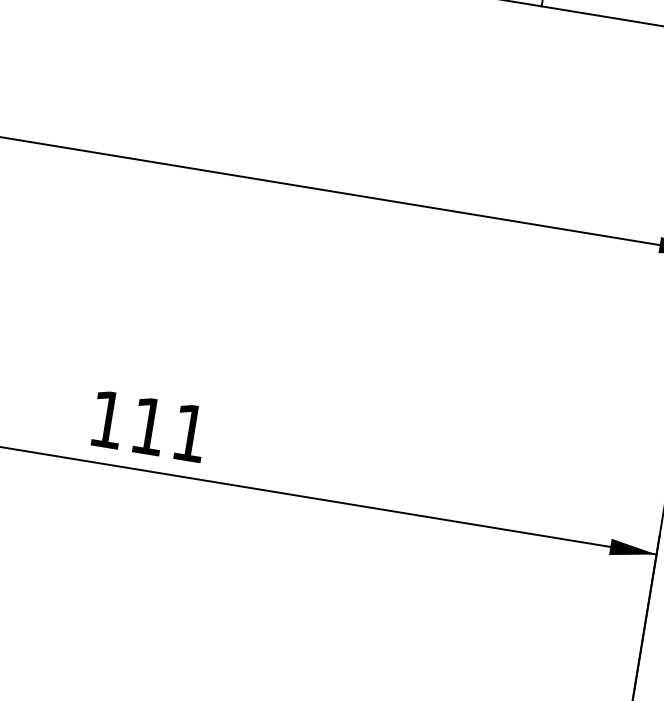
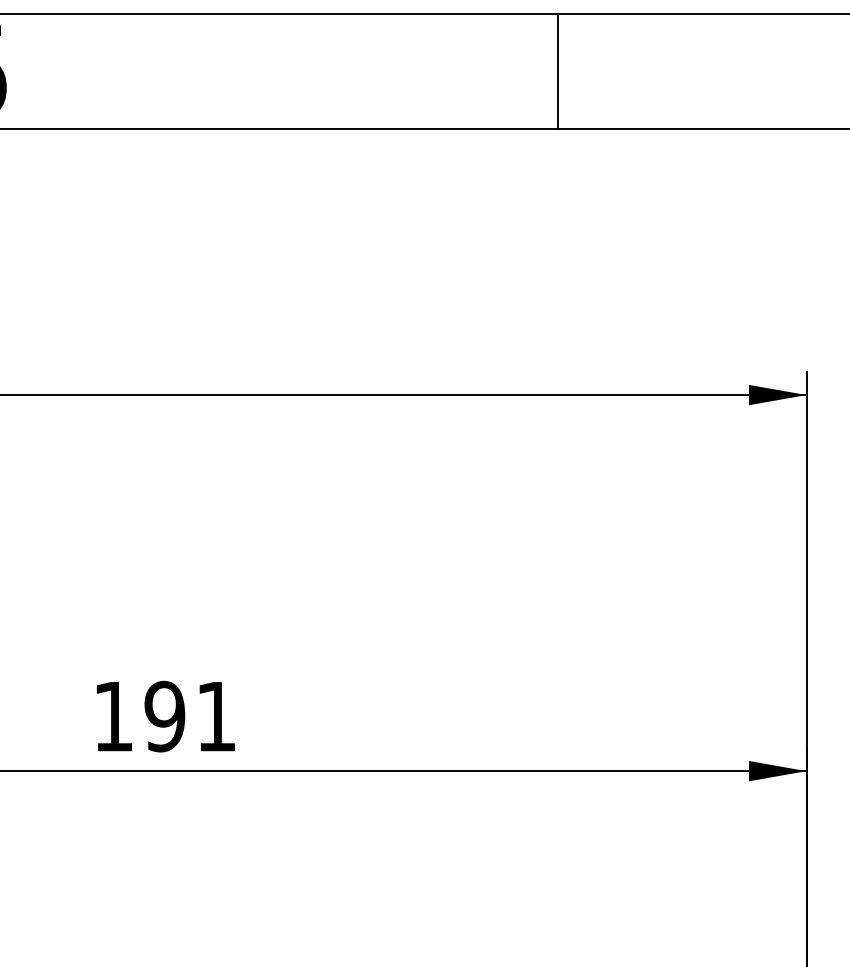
text: (148, 426) -> (164, 716), 111 -> 191

